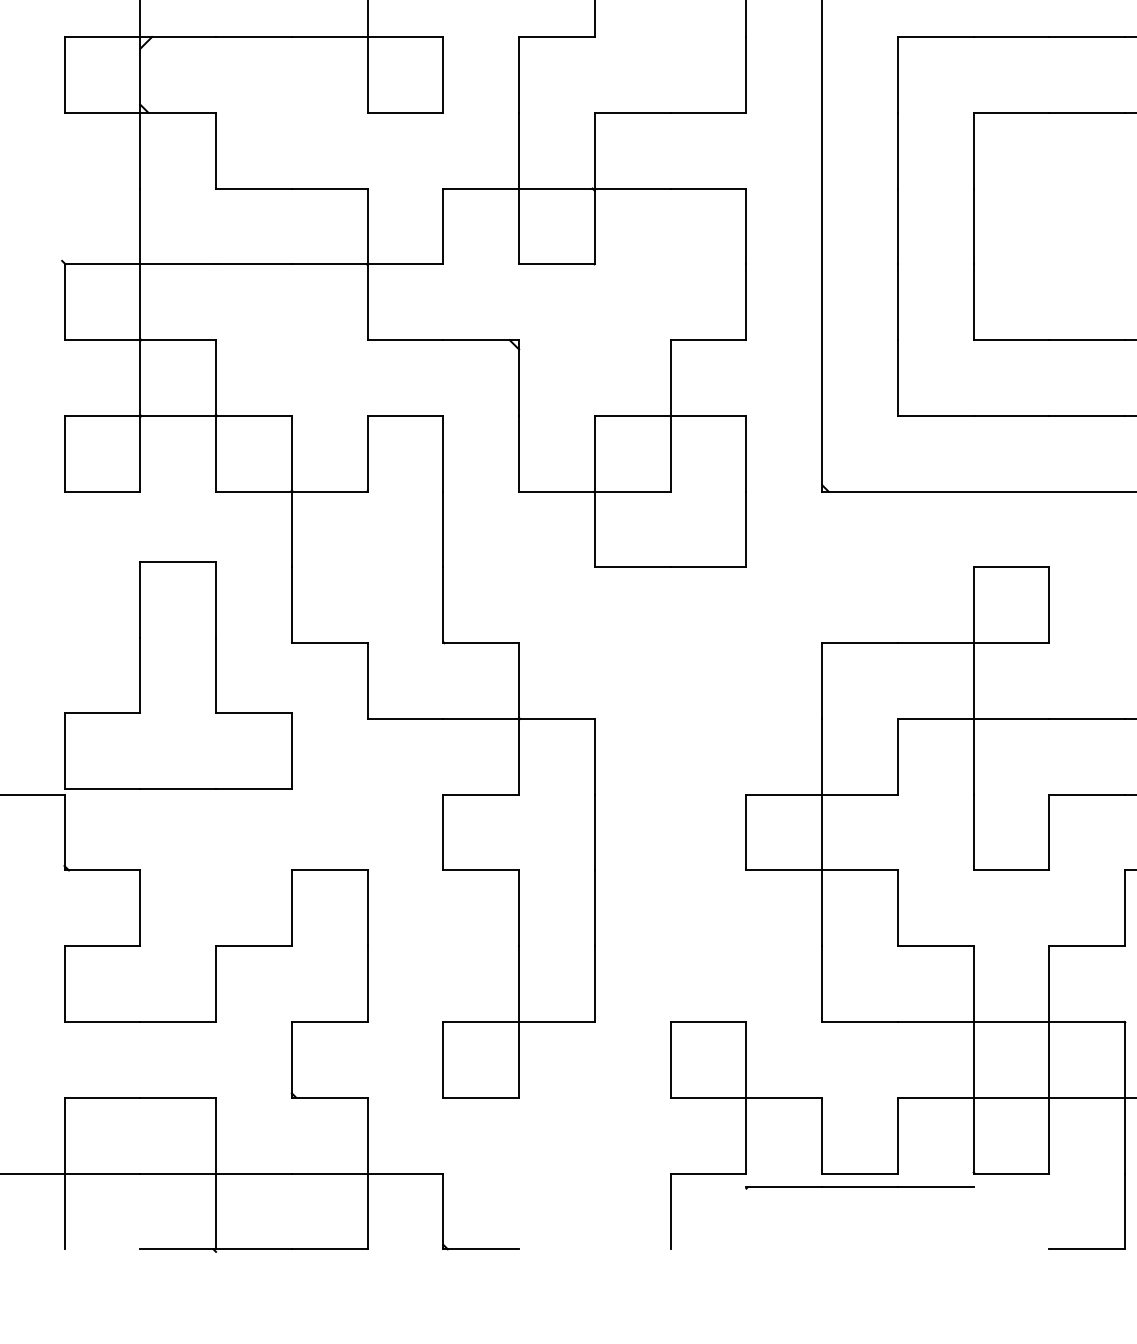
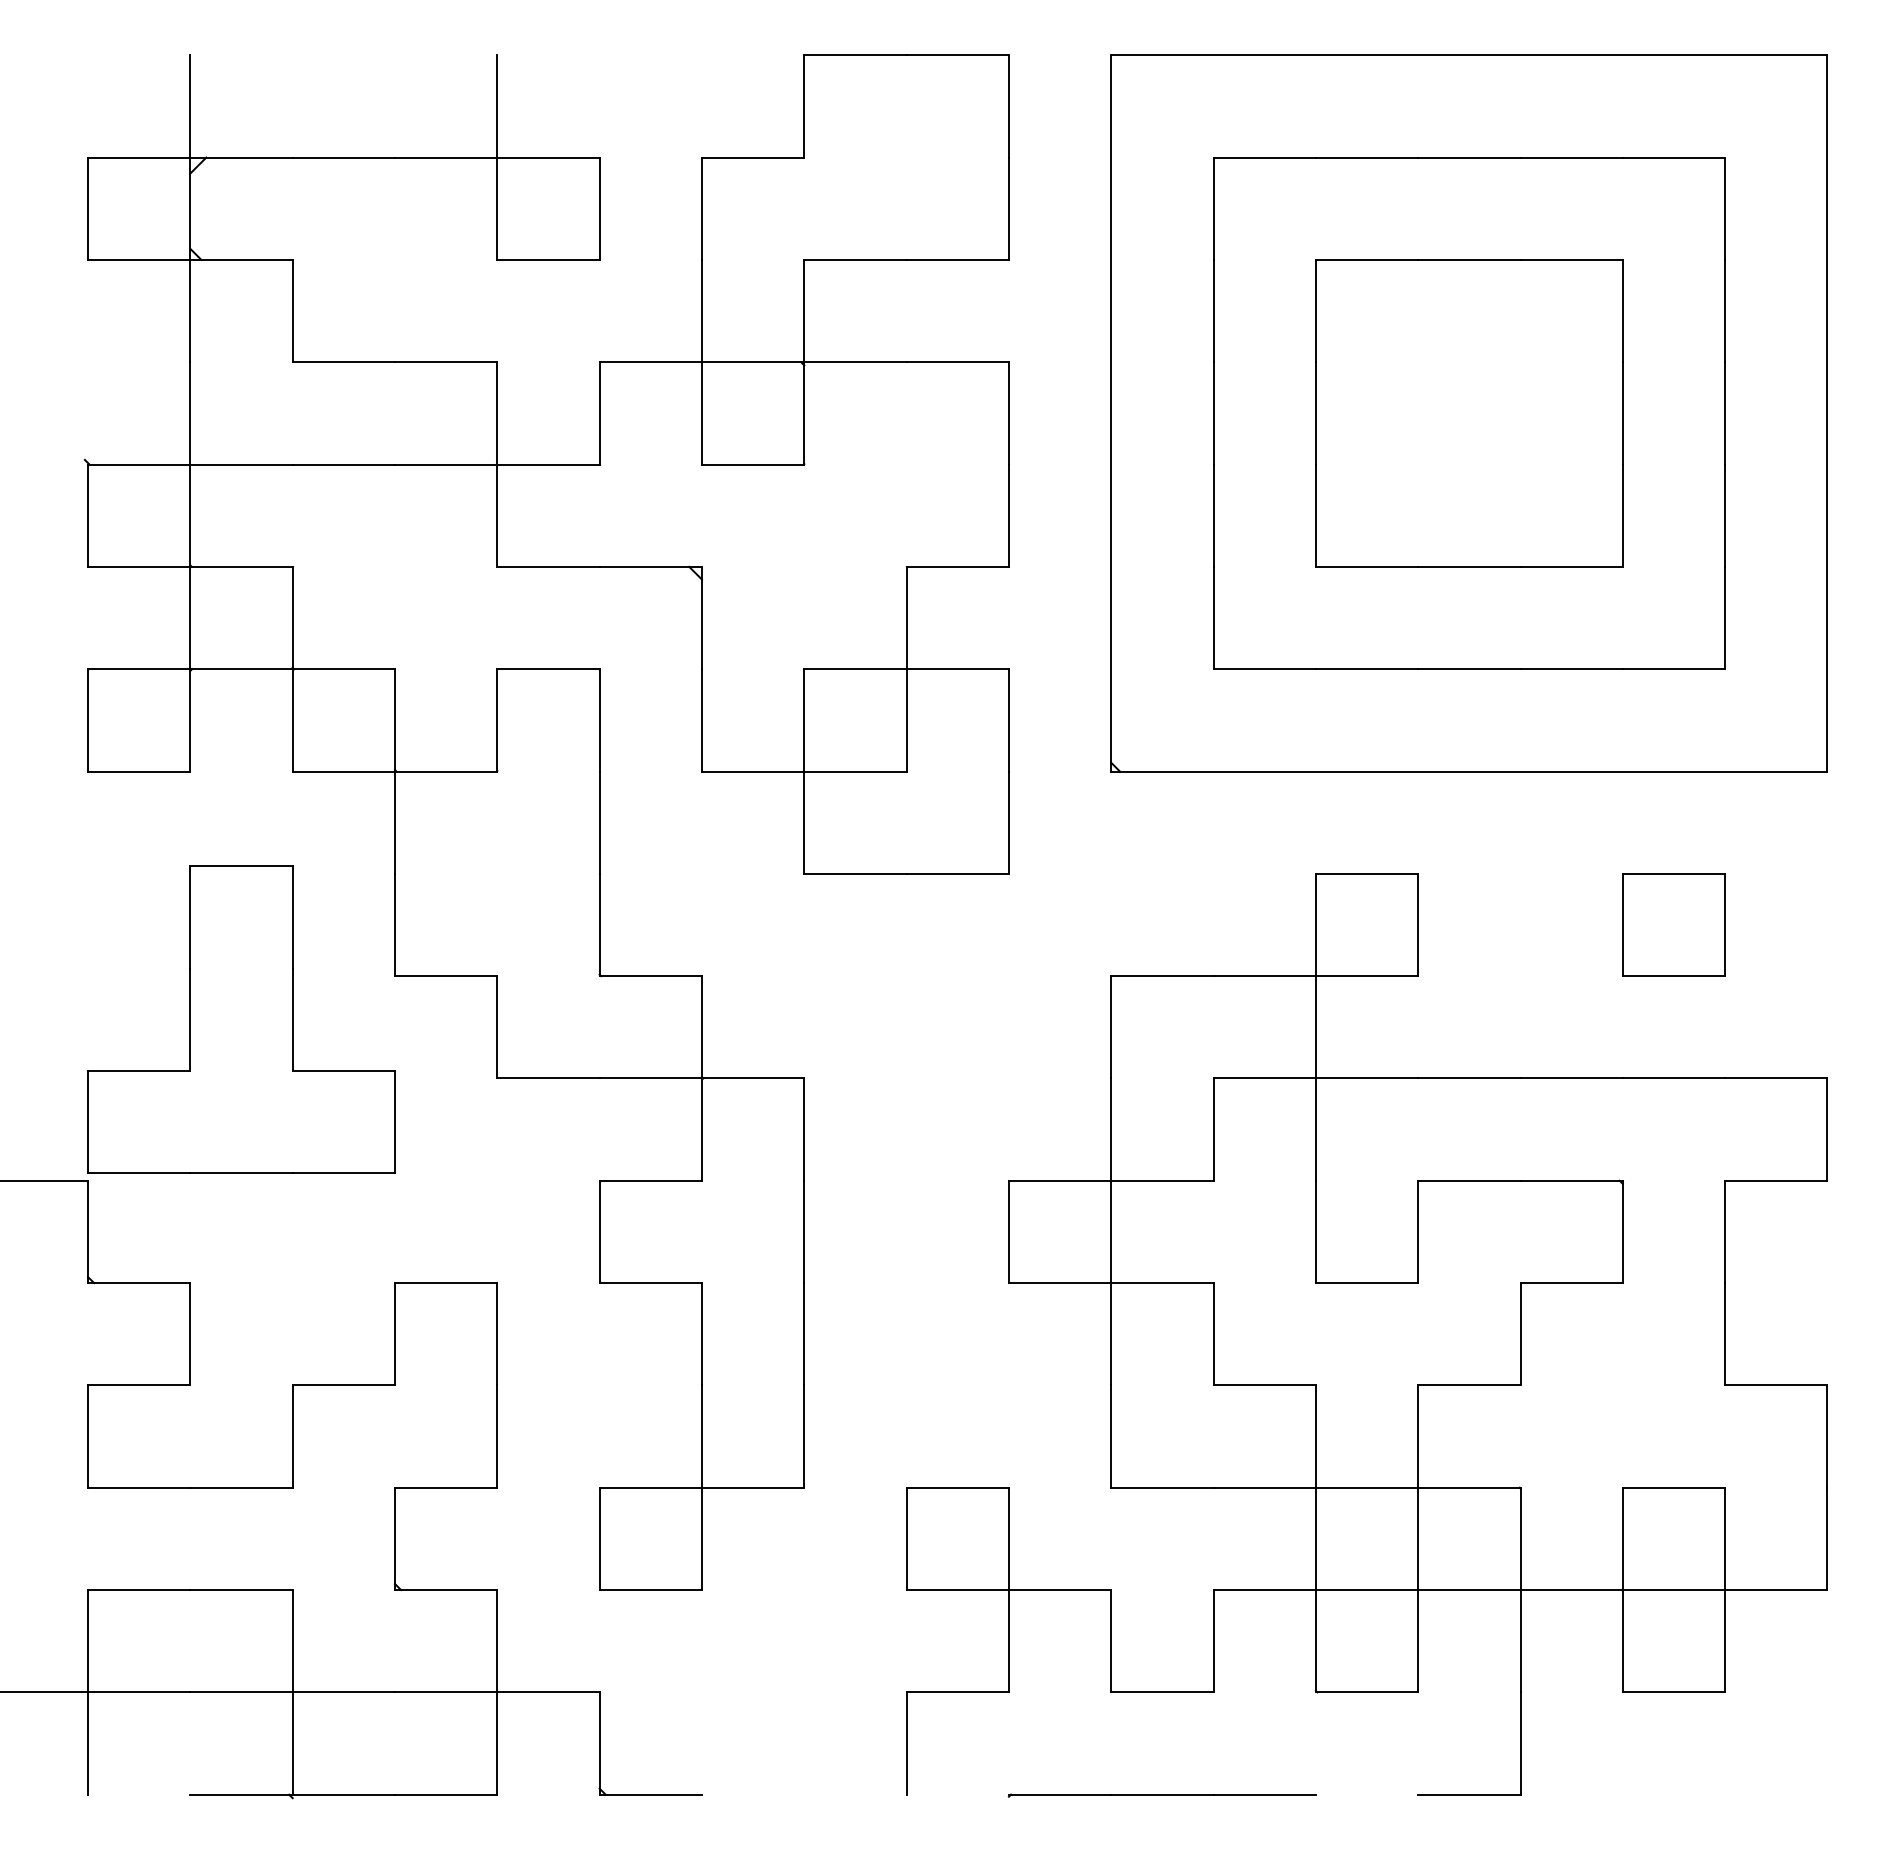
part: (859, 1187) -> (1161, 1795), moved

